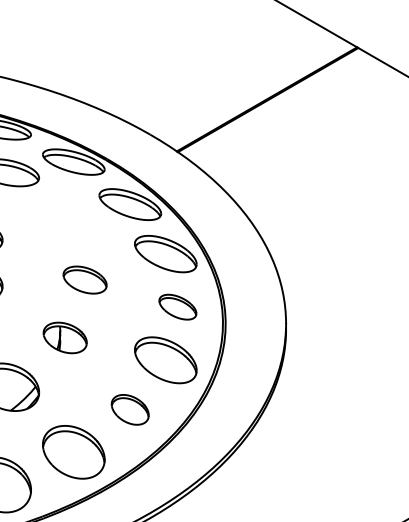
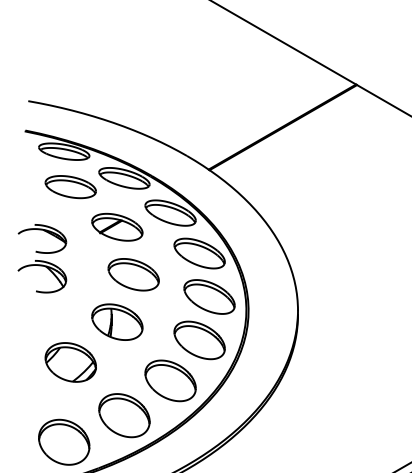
part: (65, 220) -> (117, 226), added
part: (84, 279) -> (133, 274), size x1.43
part: (177, 306) -> (209, 296), size x1.67
part: (65, 337) -> (117, 321), size x1.43
part: (130, 409) -> (170, 380), size x1.67

